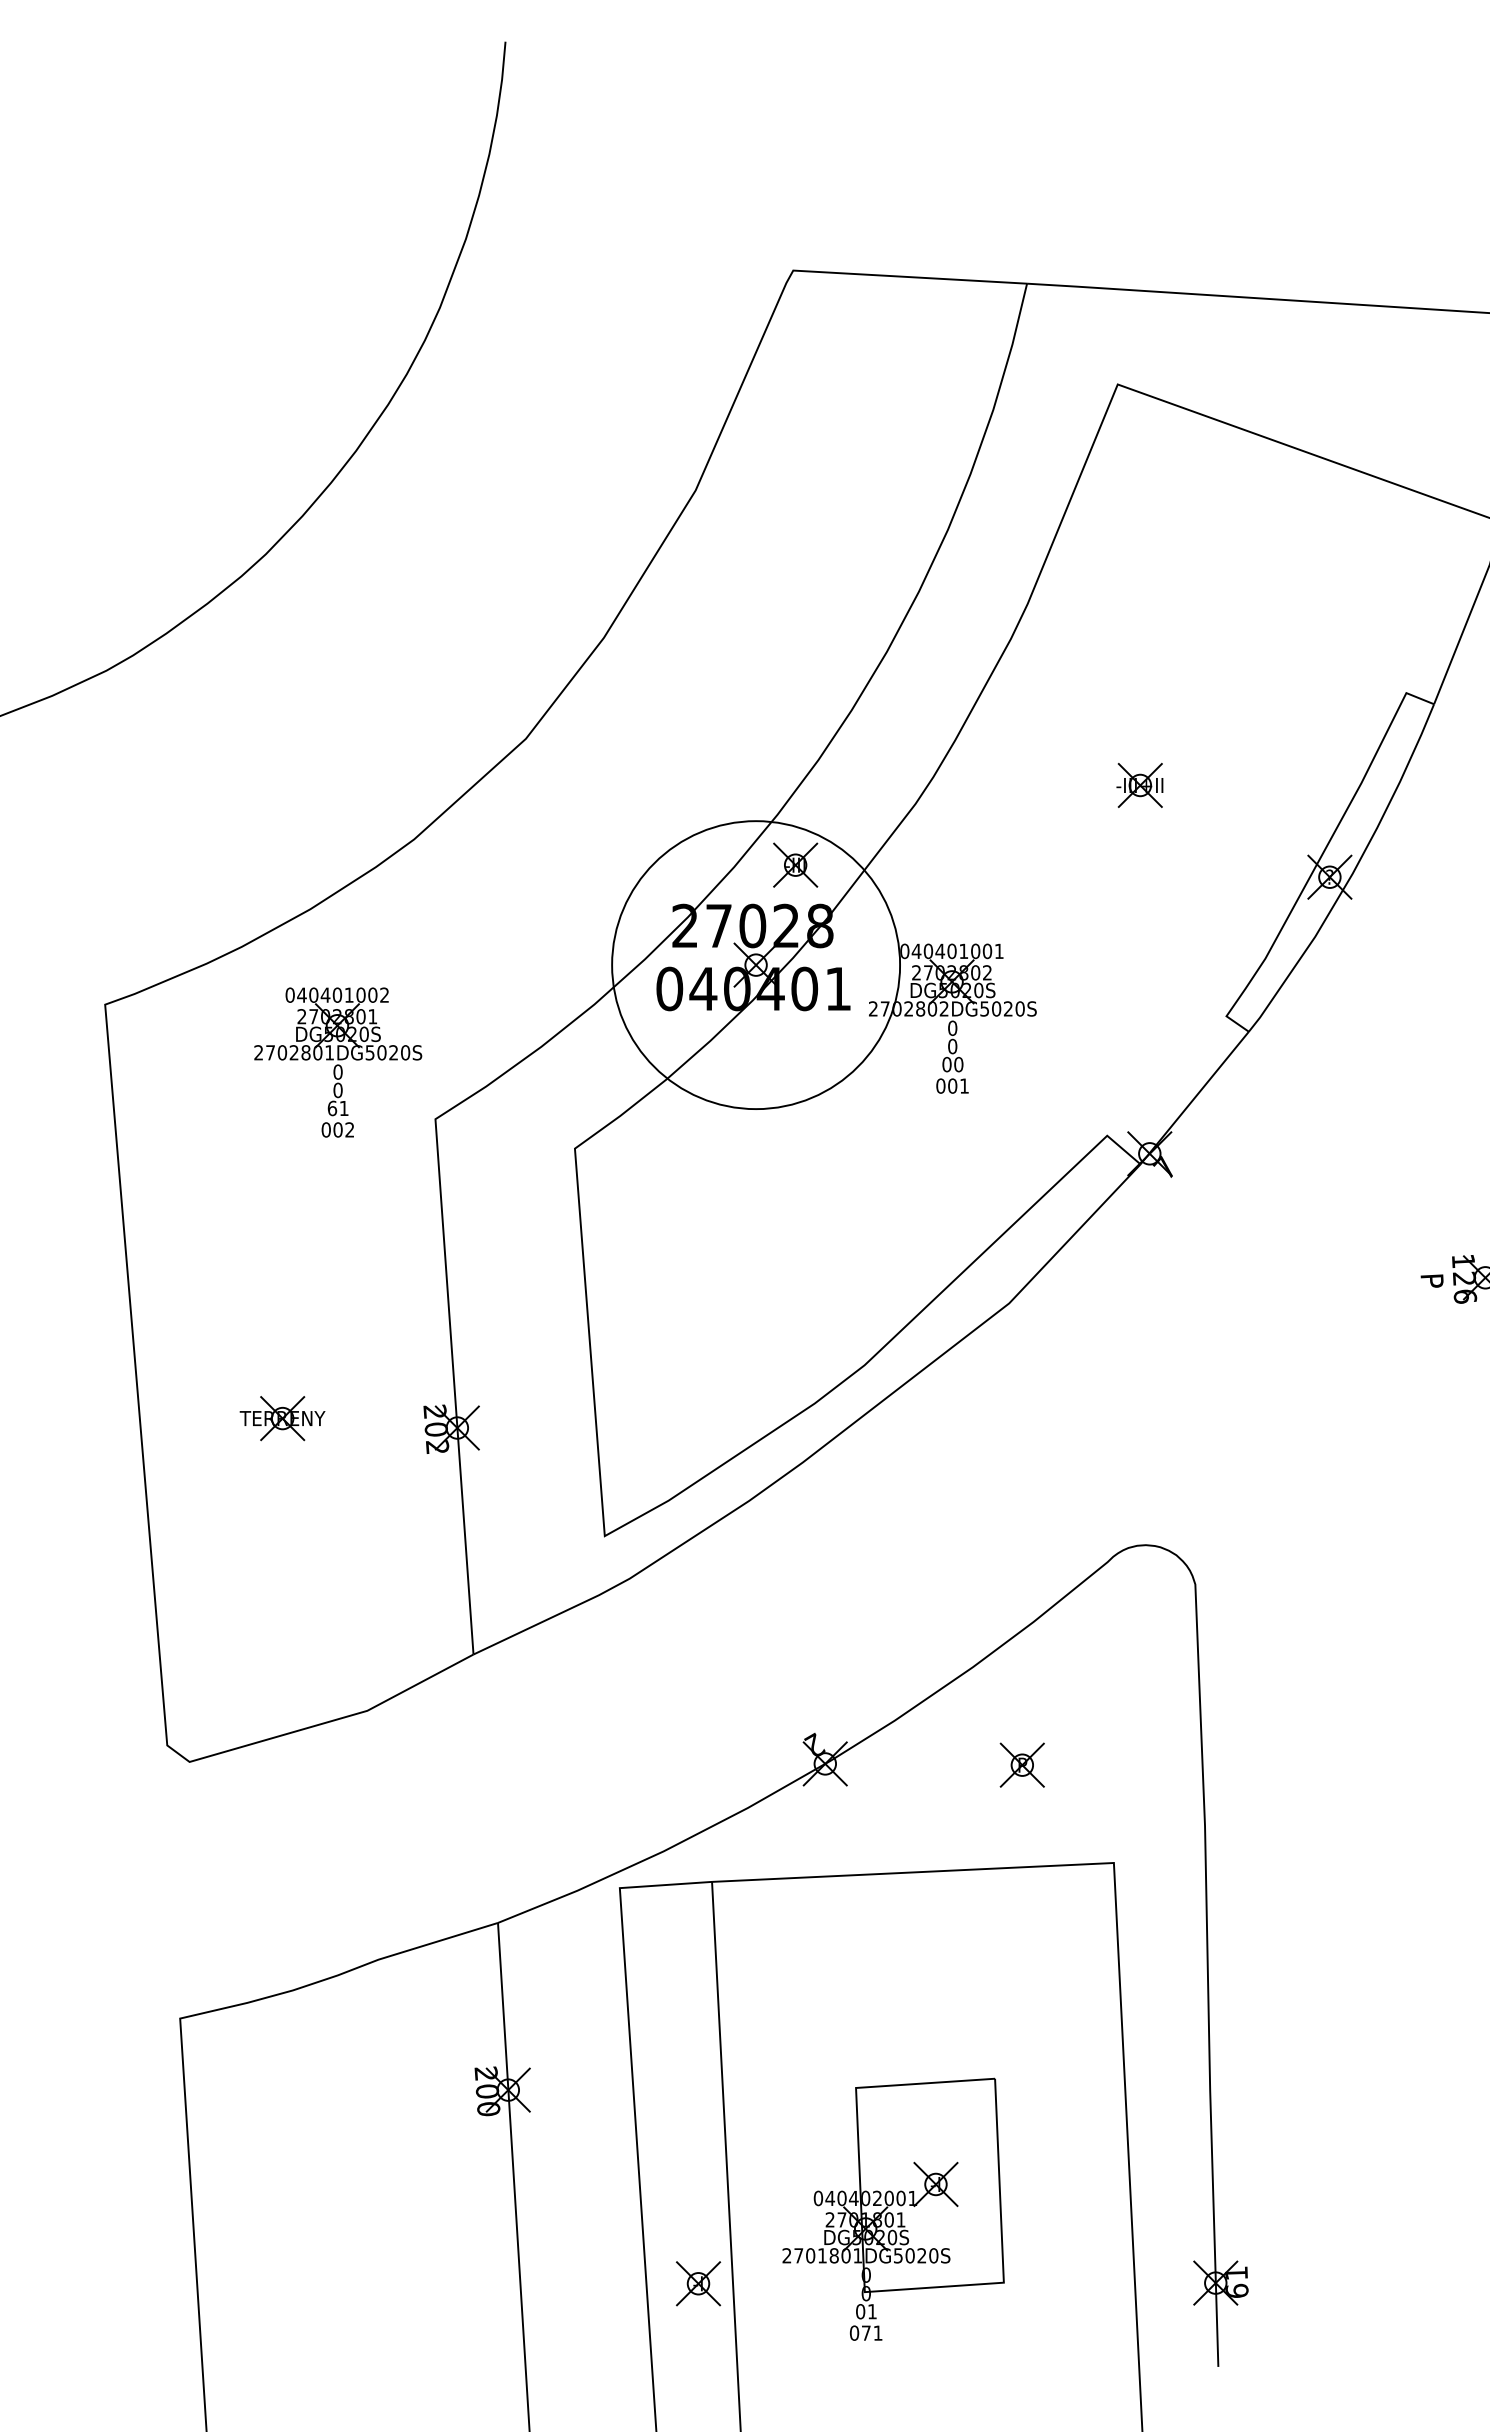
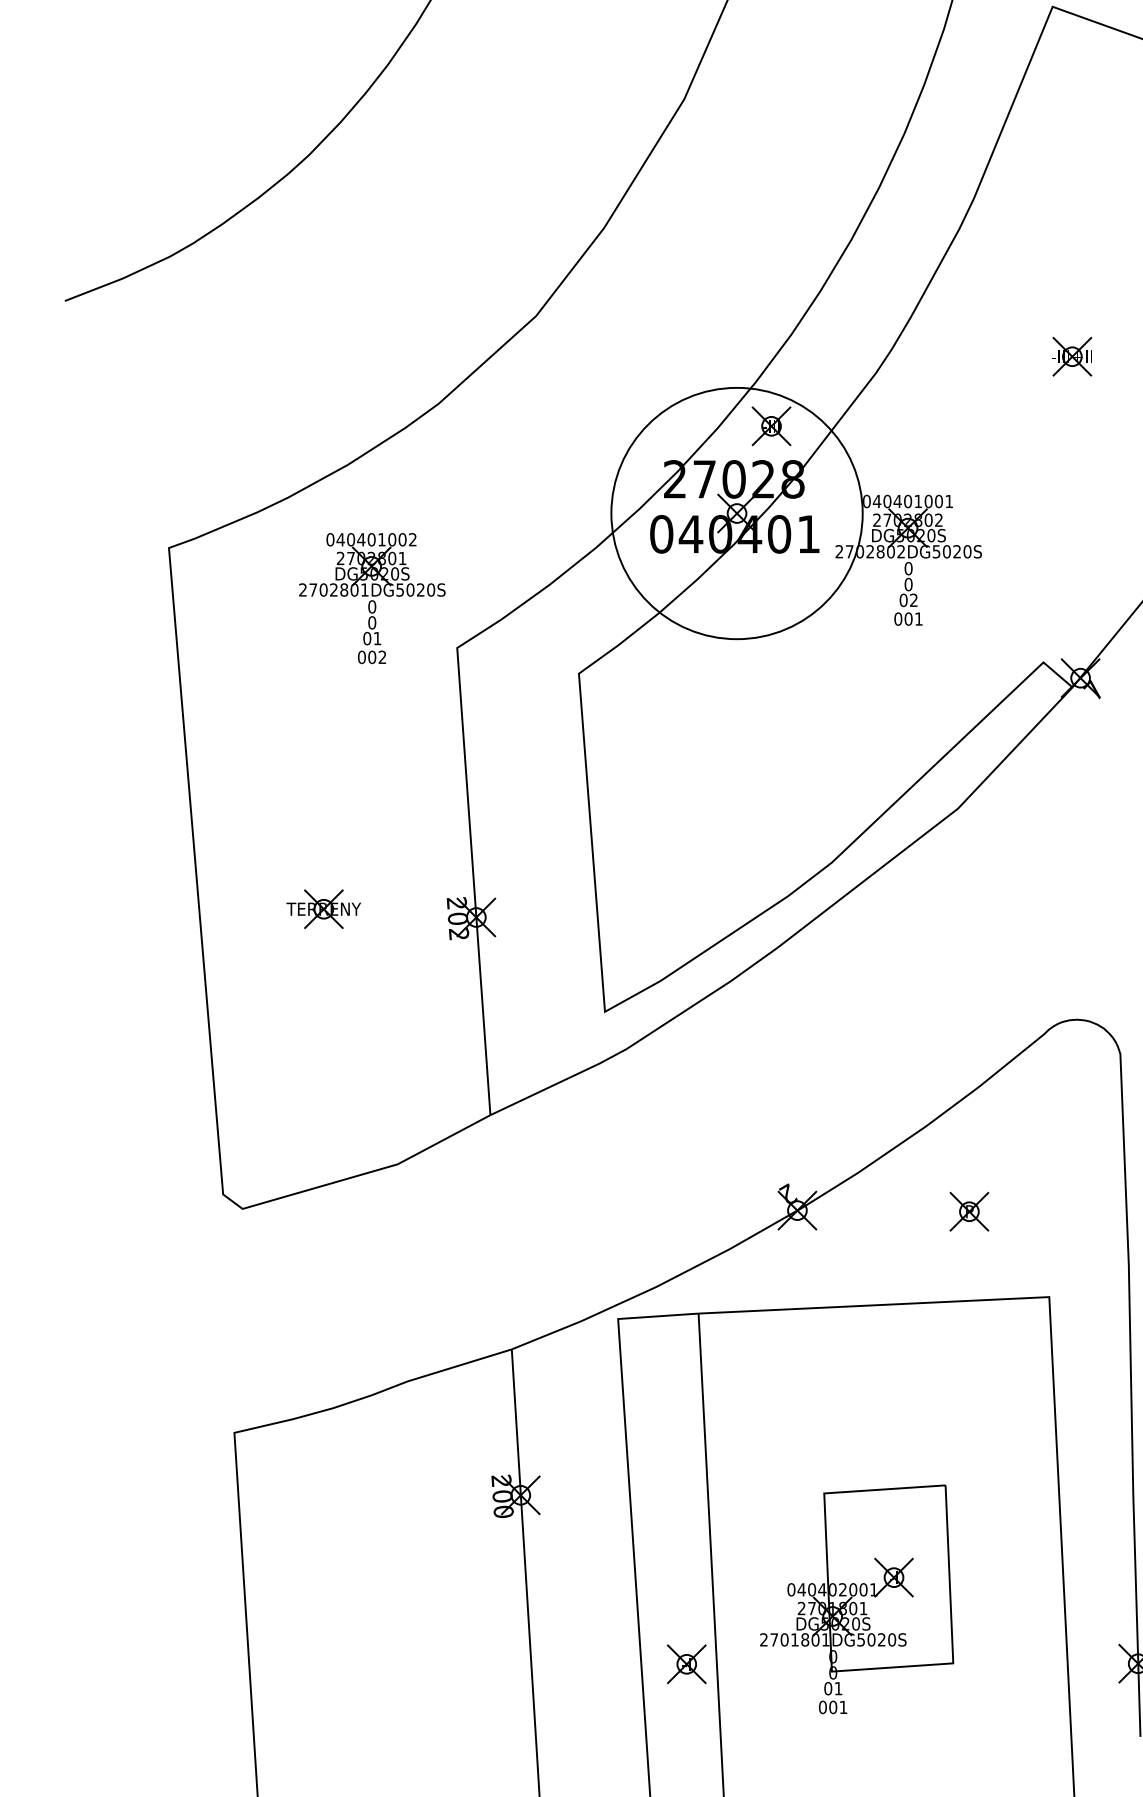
text: (958, 1064) -> (913, 600), 00 -> 02
text: (332, 1107) -> (367, 637), 61 -> 01
text: (865, 2332) -> (832, 1706), 071 -> 001

